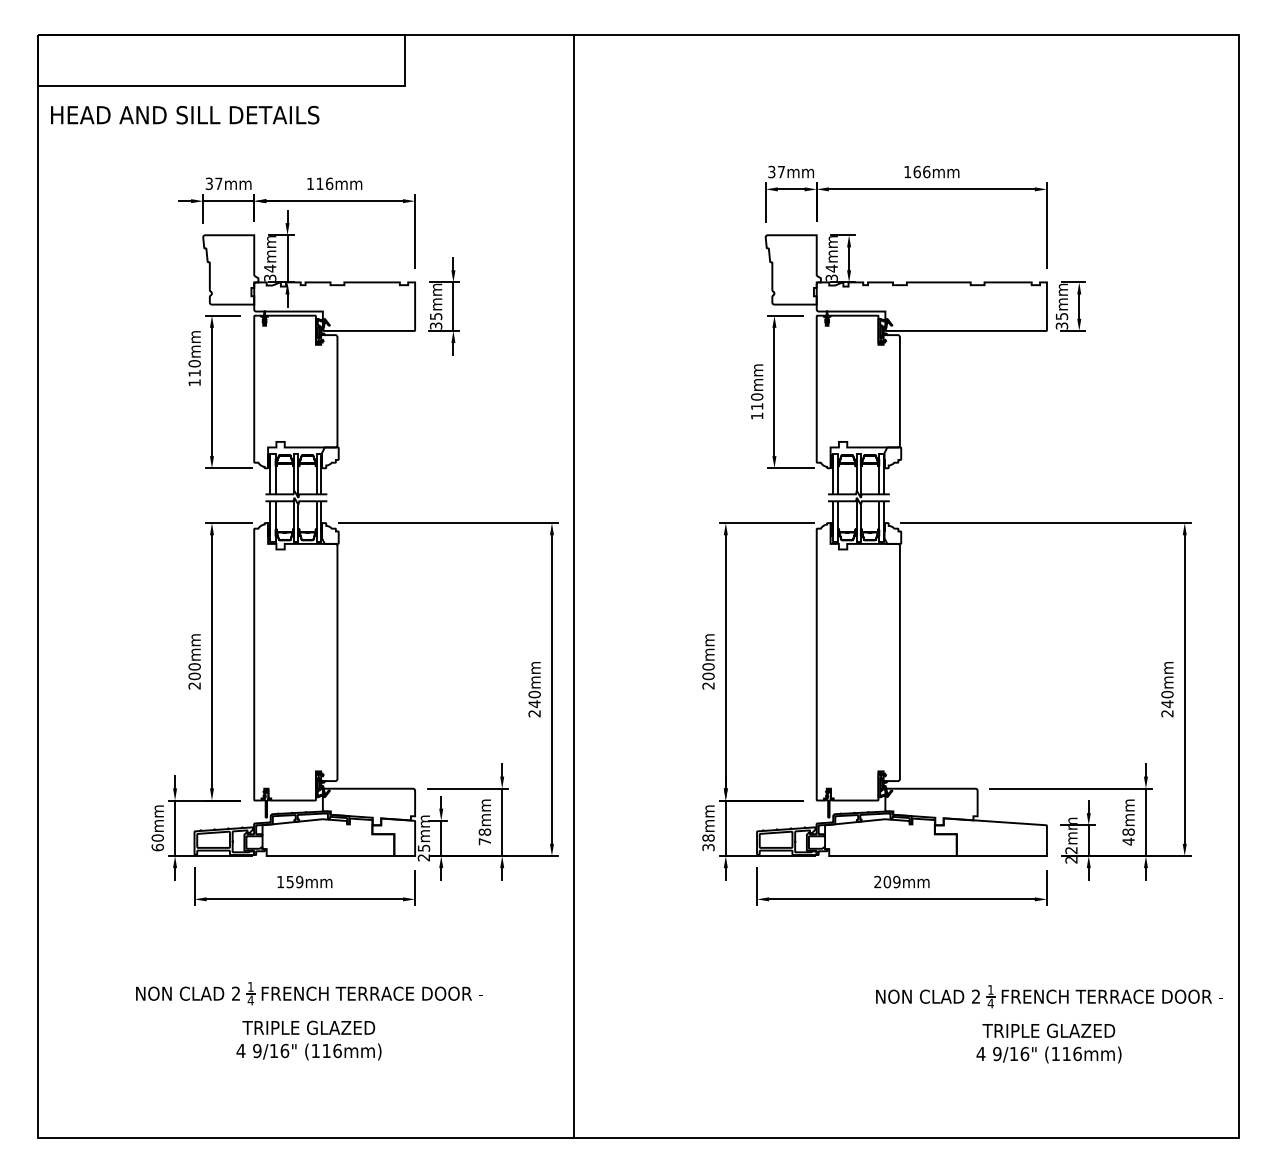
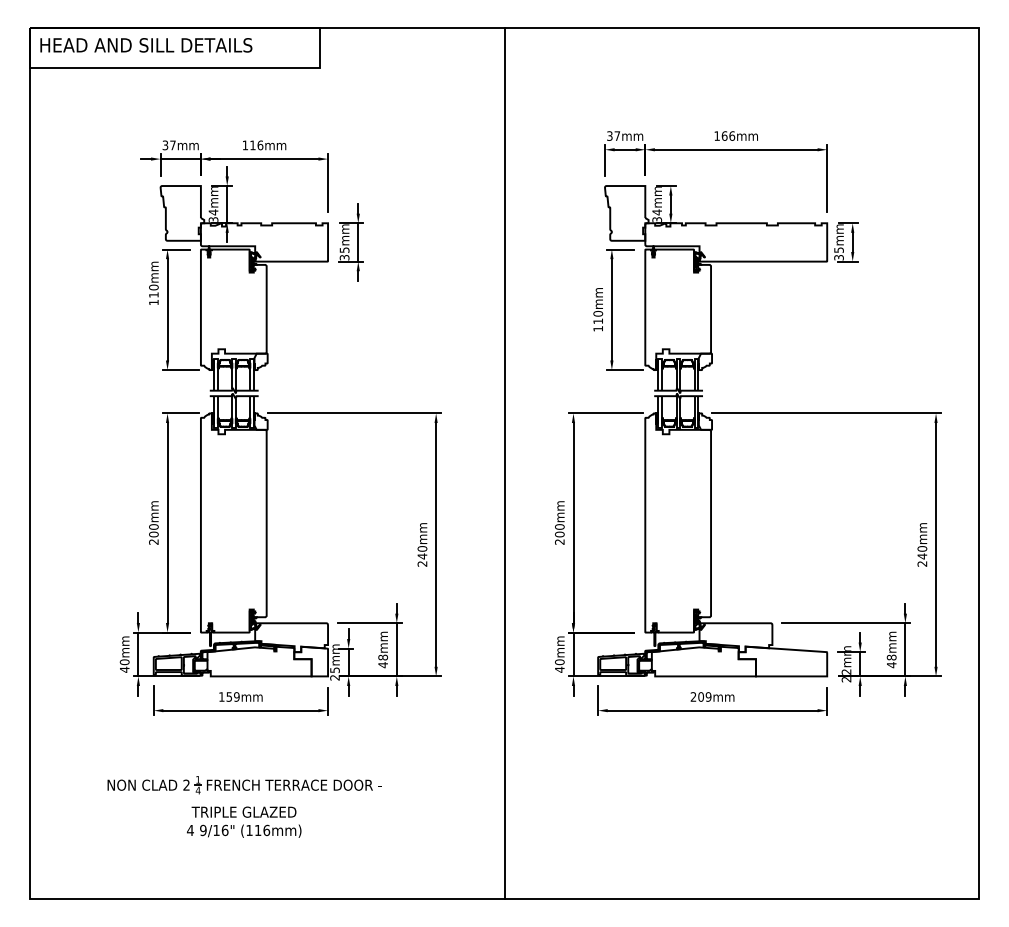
text: (185, 114) -> (146, 44), moved
line: (573, 586) -> (504, 463), moved
text: (484, 841) -> (382, 664), 78mm -> 48mm
text: (708, 842) -> (559, 665), 38mm -> 40mm
text: (157, 847) -> (124, 669), 60mm -> 40mm
part: (1049, 1024) -> (829, 809), removed

